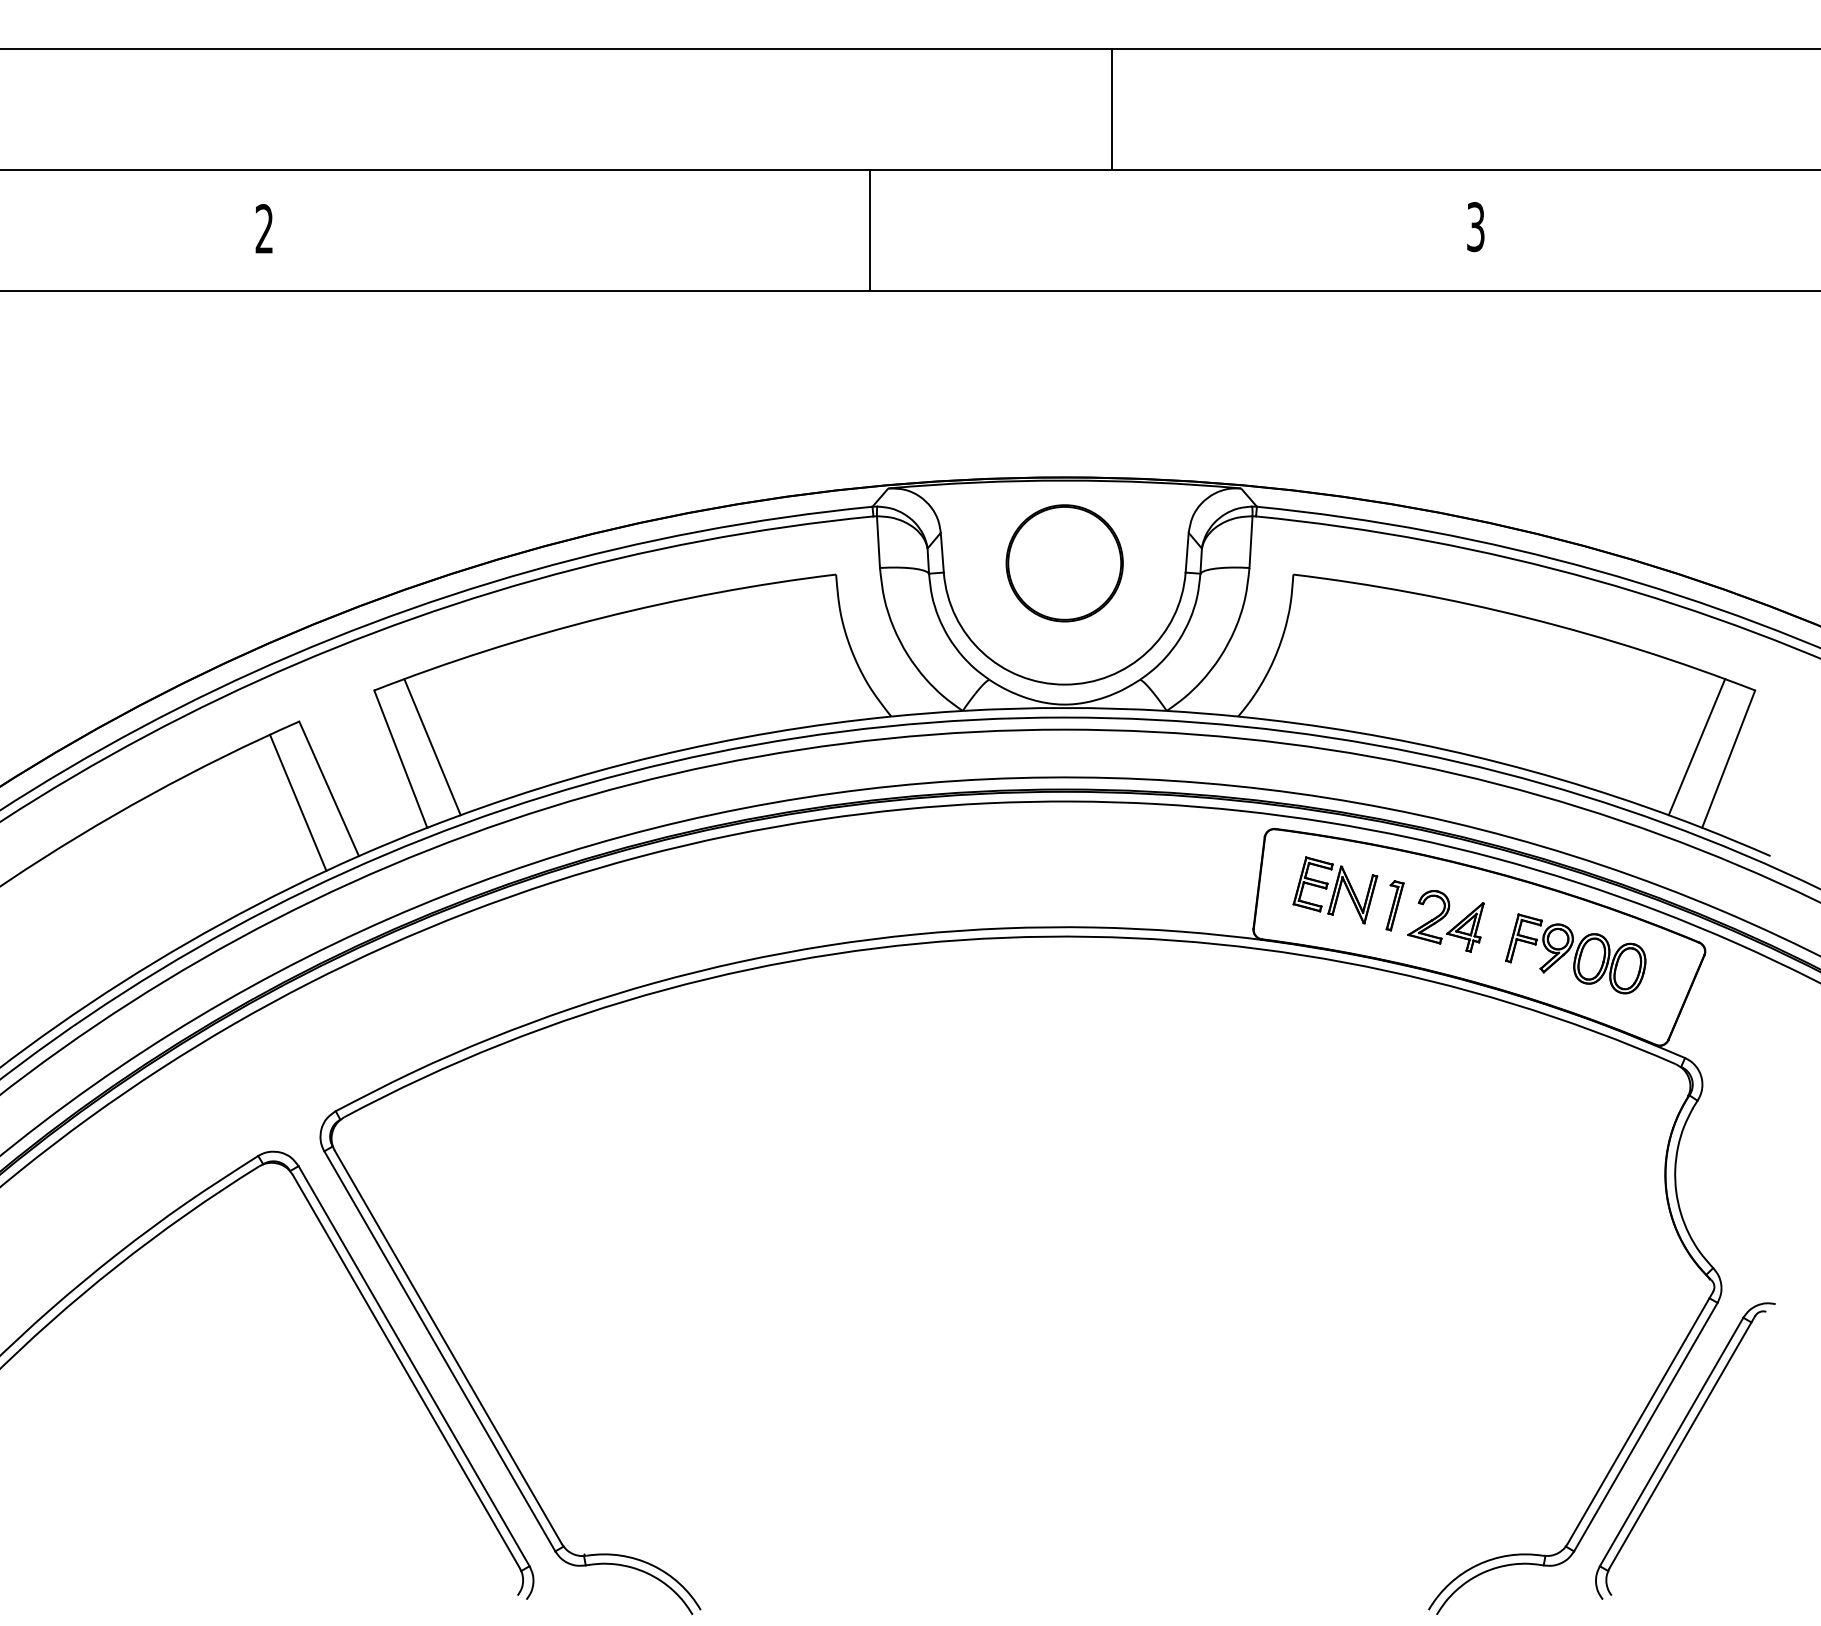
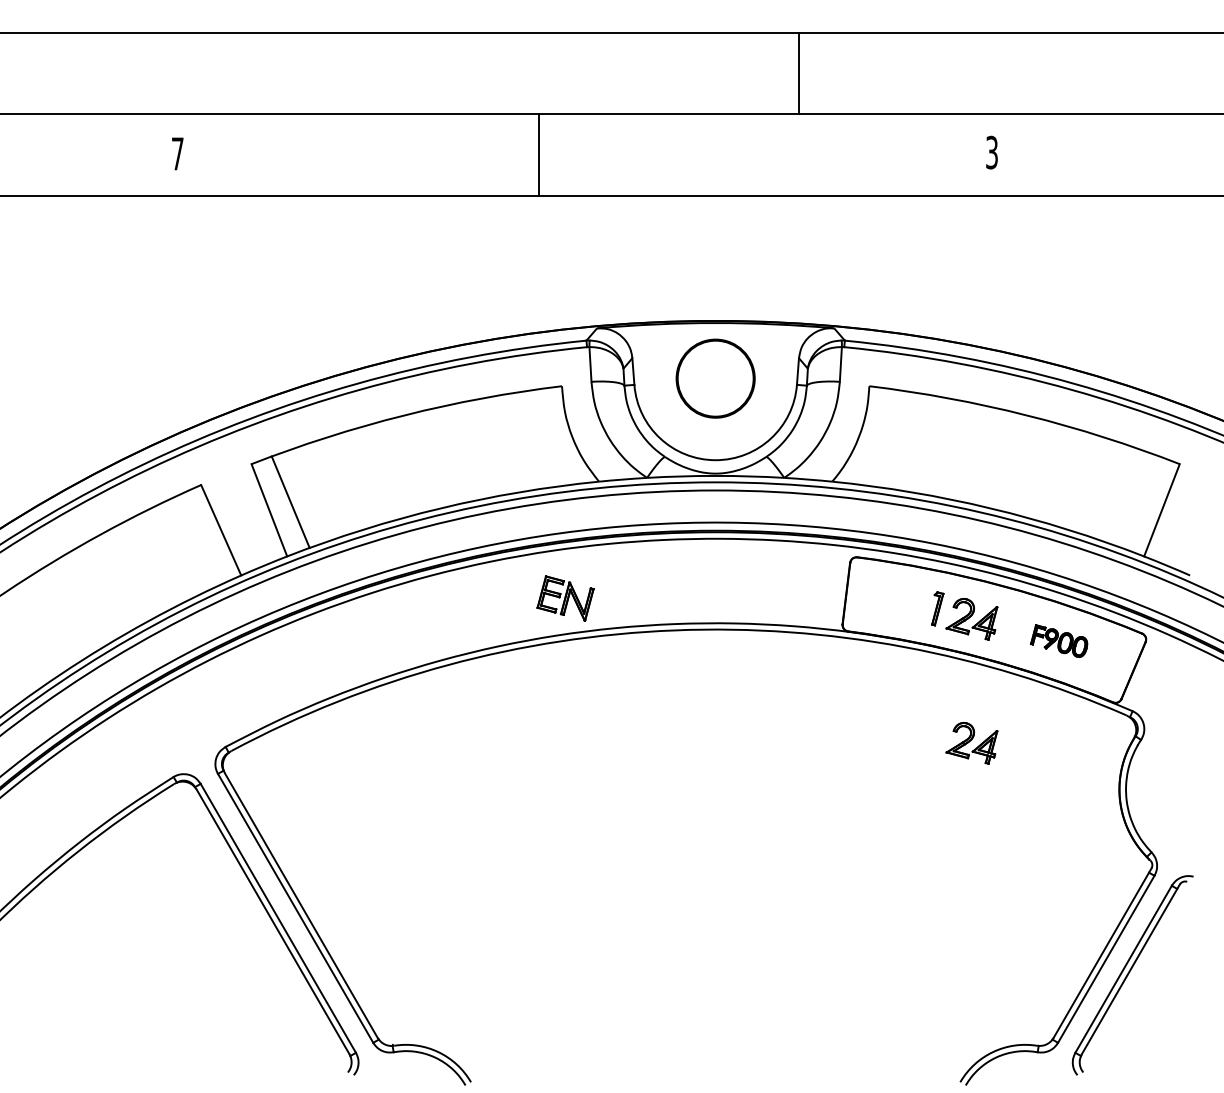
line: (1112, 109) -> (799, 73), moved
text: (264, 228) -> (177, 153), 2 -> 7
line: (869, 229) -> (538, 154), moved
line: (1696, 746) -> (1140, 501), removed
line: (298, 802) -> (200, 539), removed
part: (1335, 890) -> (565, 598), moved
part: (1574, 952) -> (1058, 640), size x0.6
part: (1445, 1106) -> (971, 743), added

